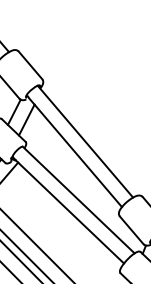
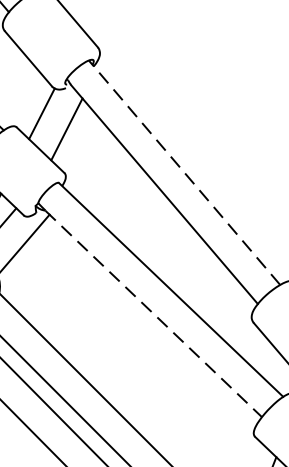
line: (85, 141) -> (184, 172), solid -> dashed
line: (70, 212) -> (154, 314), solid -> dashed

